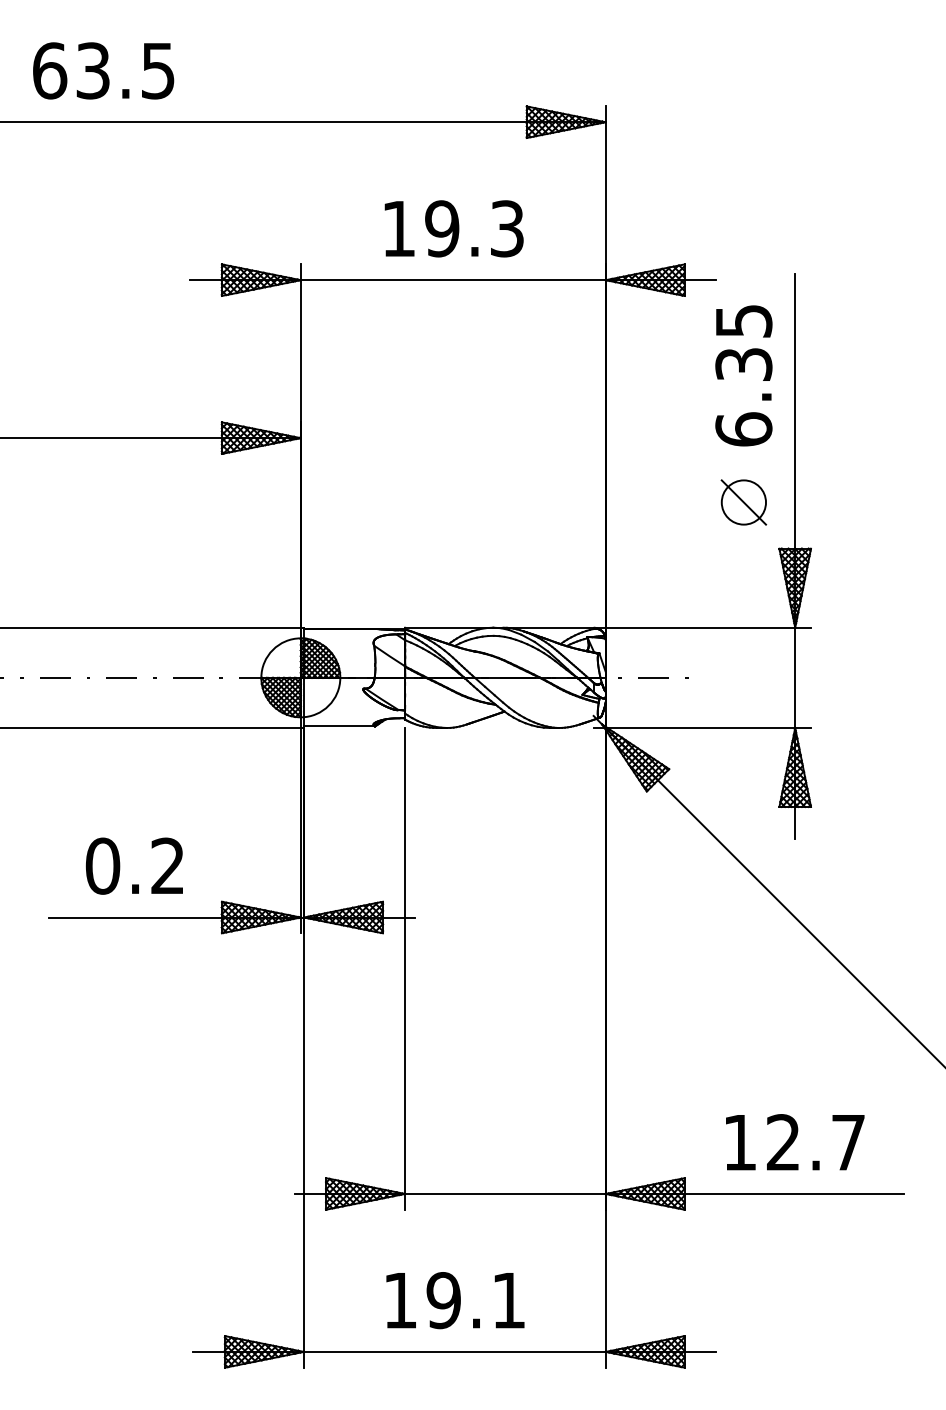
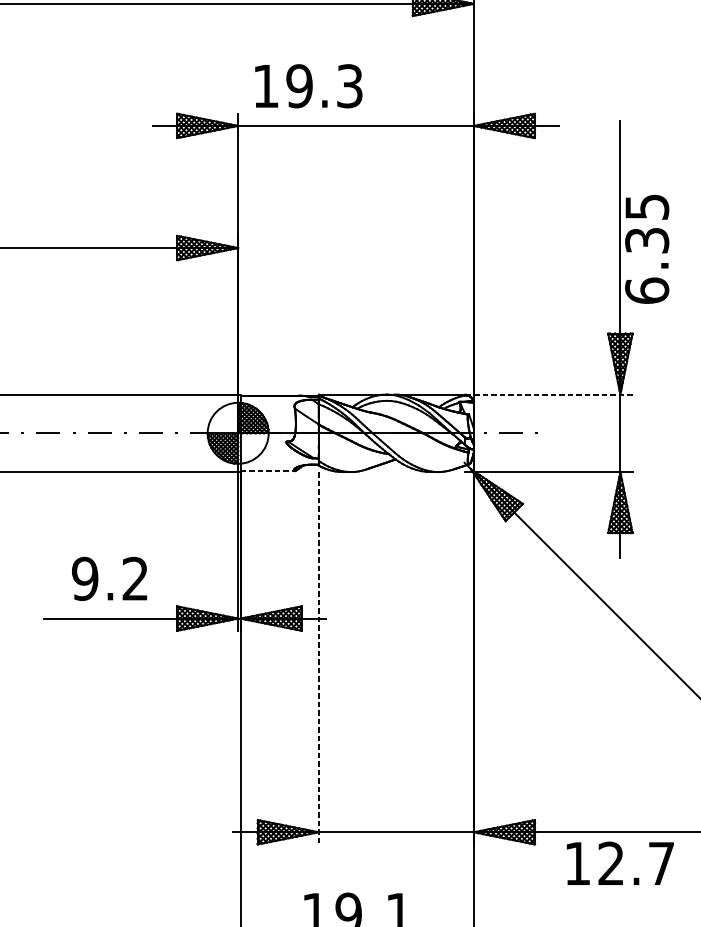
text: (453, 228) -> (308, 85), moved
text: (743, 375) -> (646, 249), moved
part: (743, 502) -> (580, 297), removed
line: (702, 627) -> (548, 394), solid -> dashed
line: (339, 726) -> (268, 470), solid -> dashed
text: (102, 865) -> (84, 578), 0.2 -> 9.2
line: (405, 968) -> (319, 658), solid -> dashed
text: (795, 1142) -> (620, 863), moved

